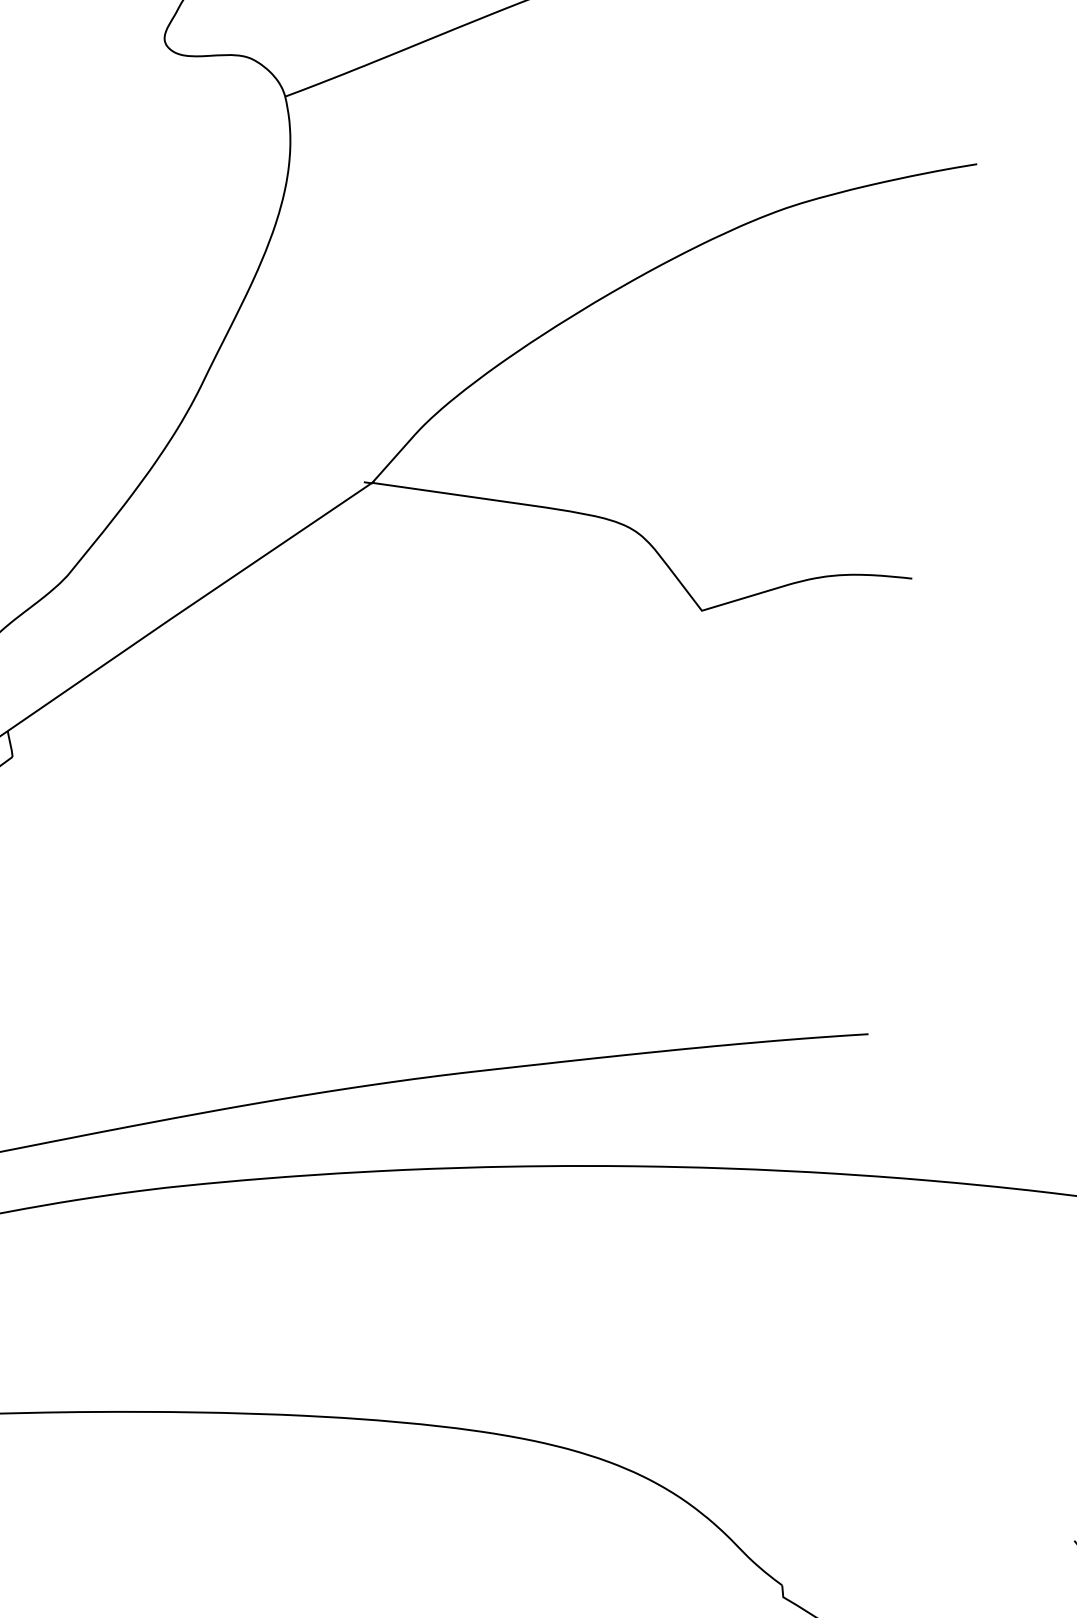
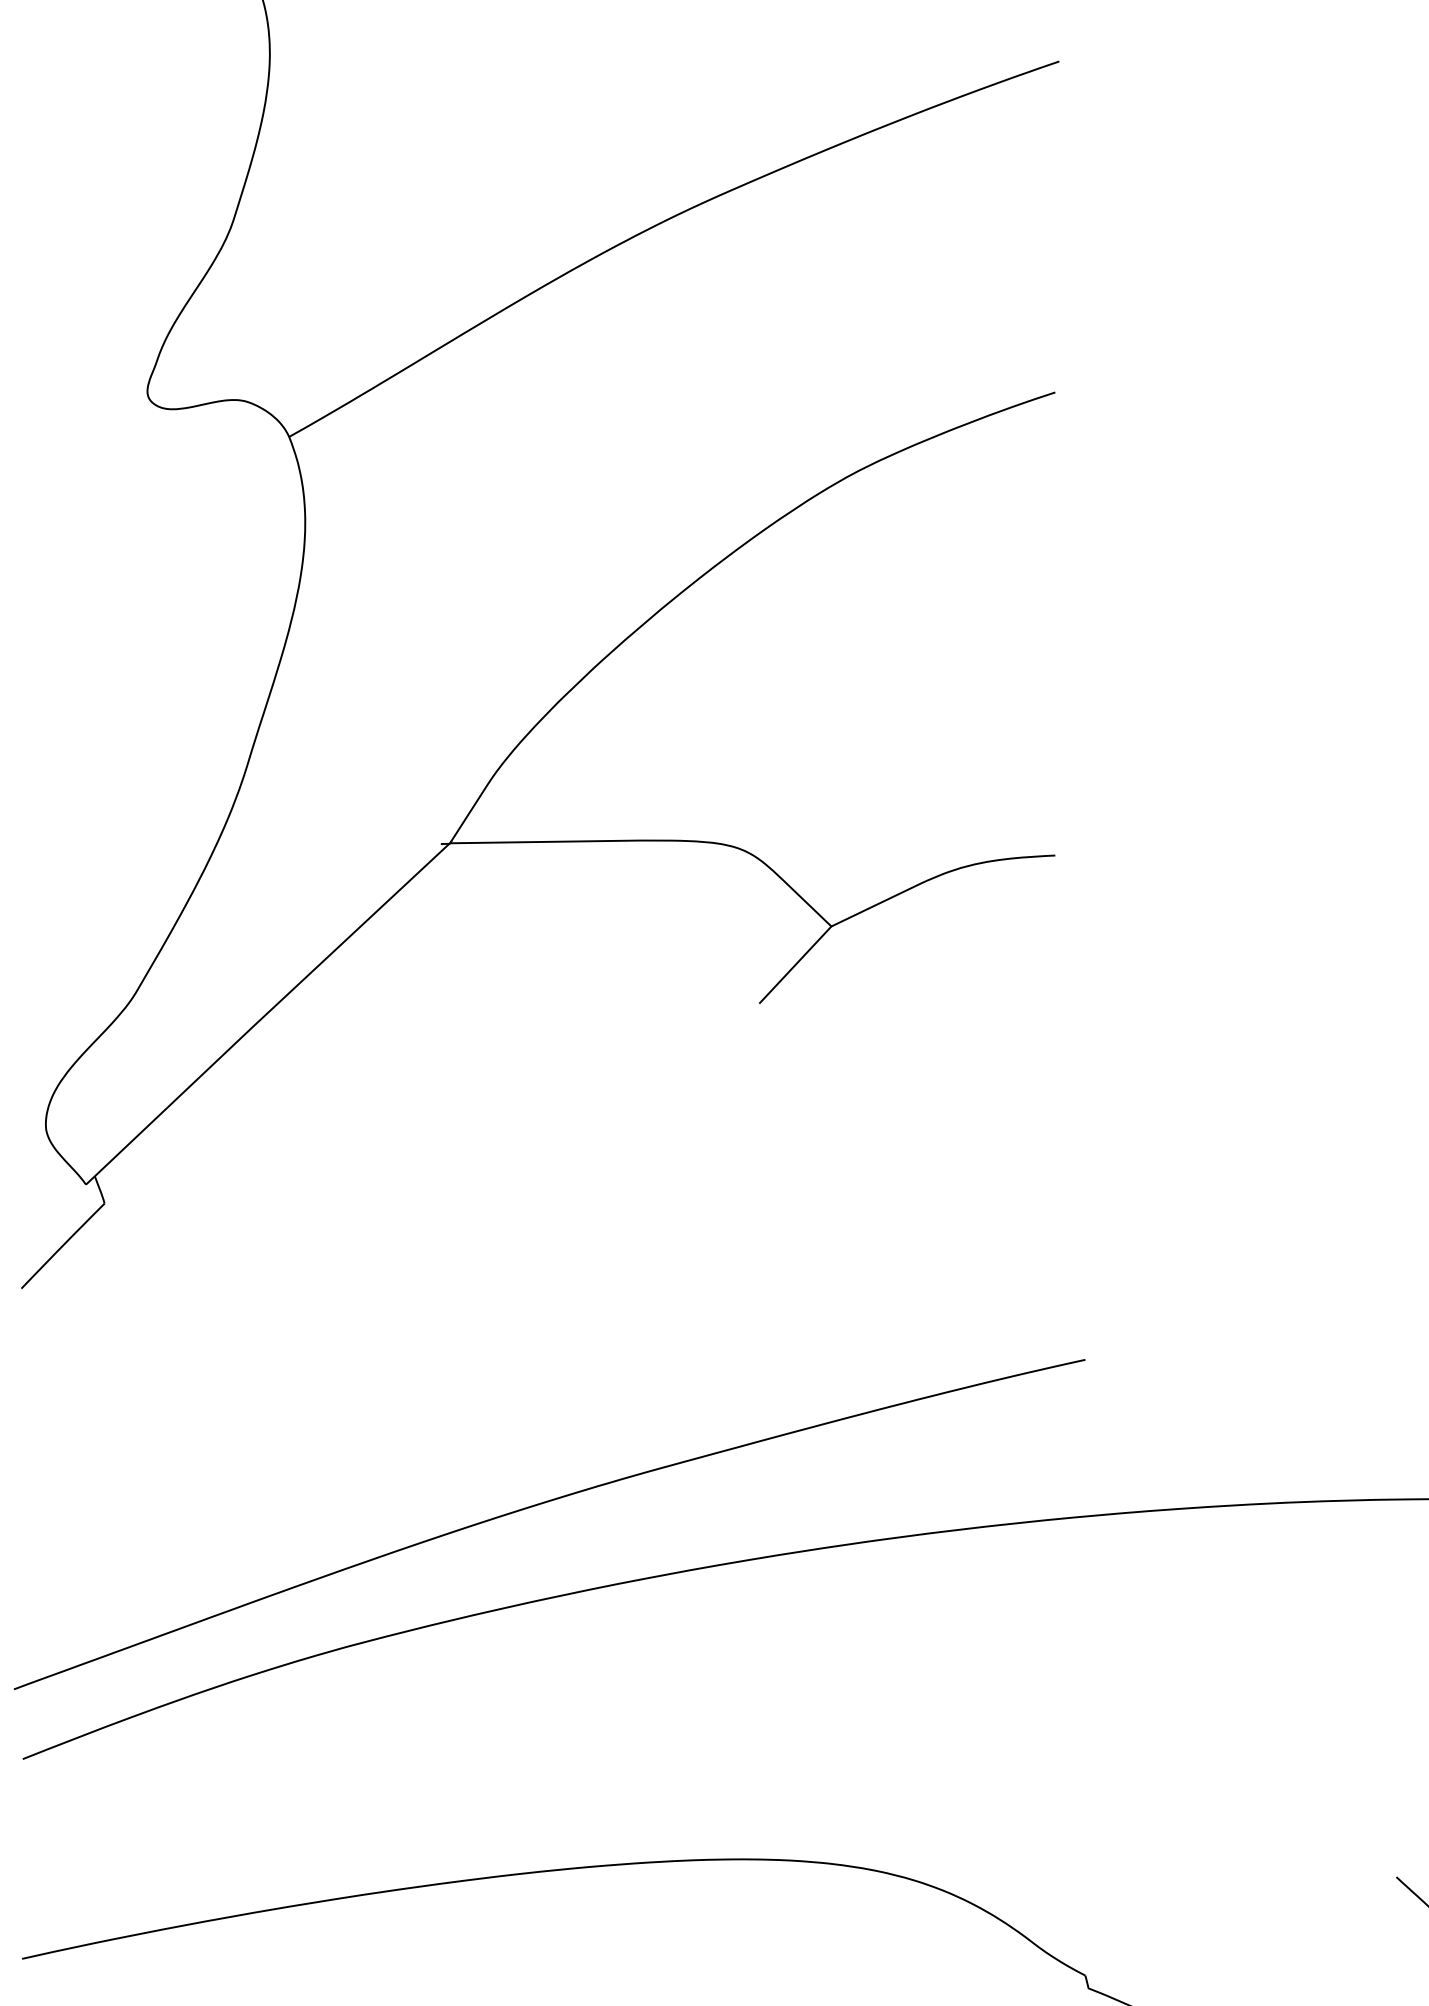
line: (664, 639) -> (795, 964), added

